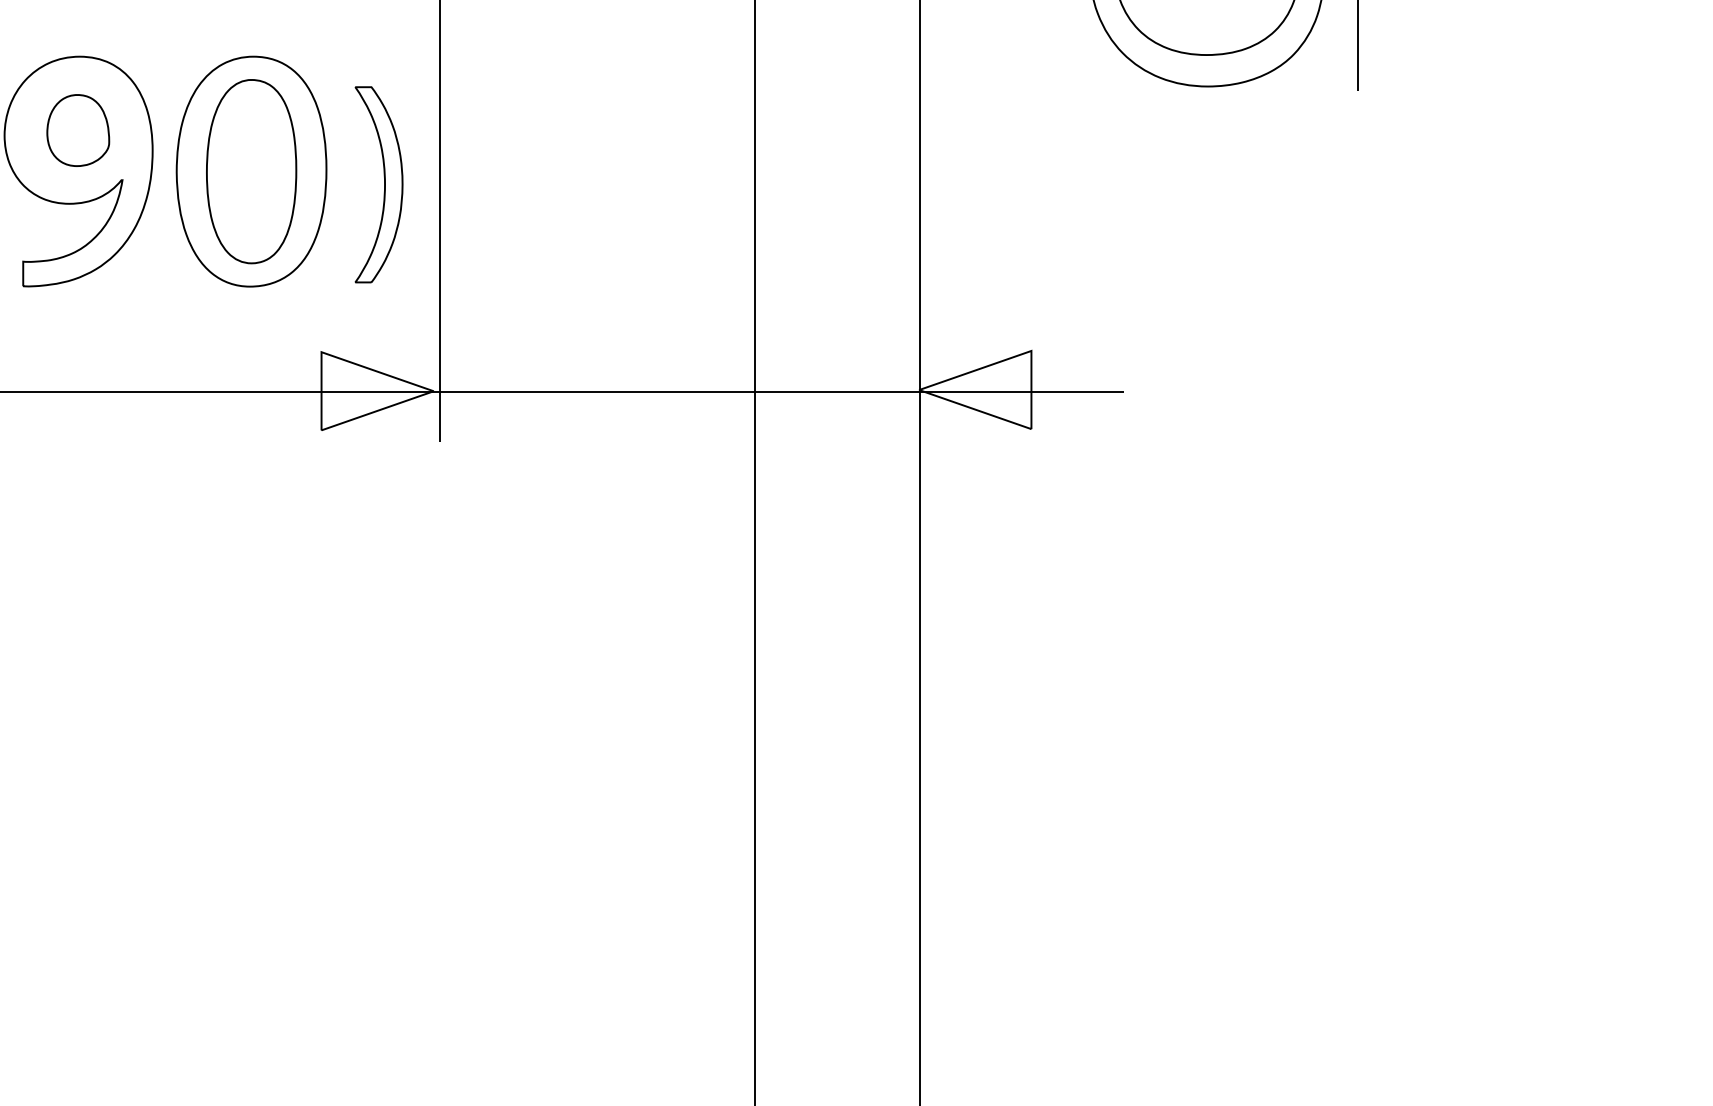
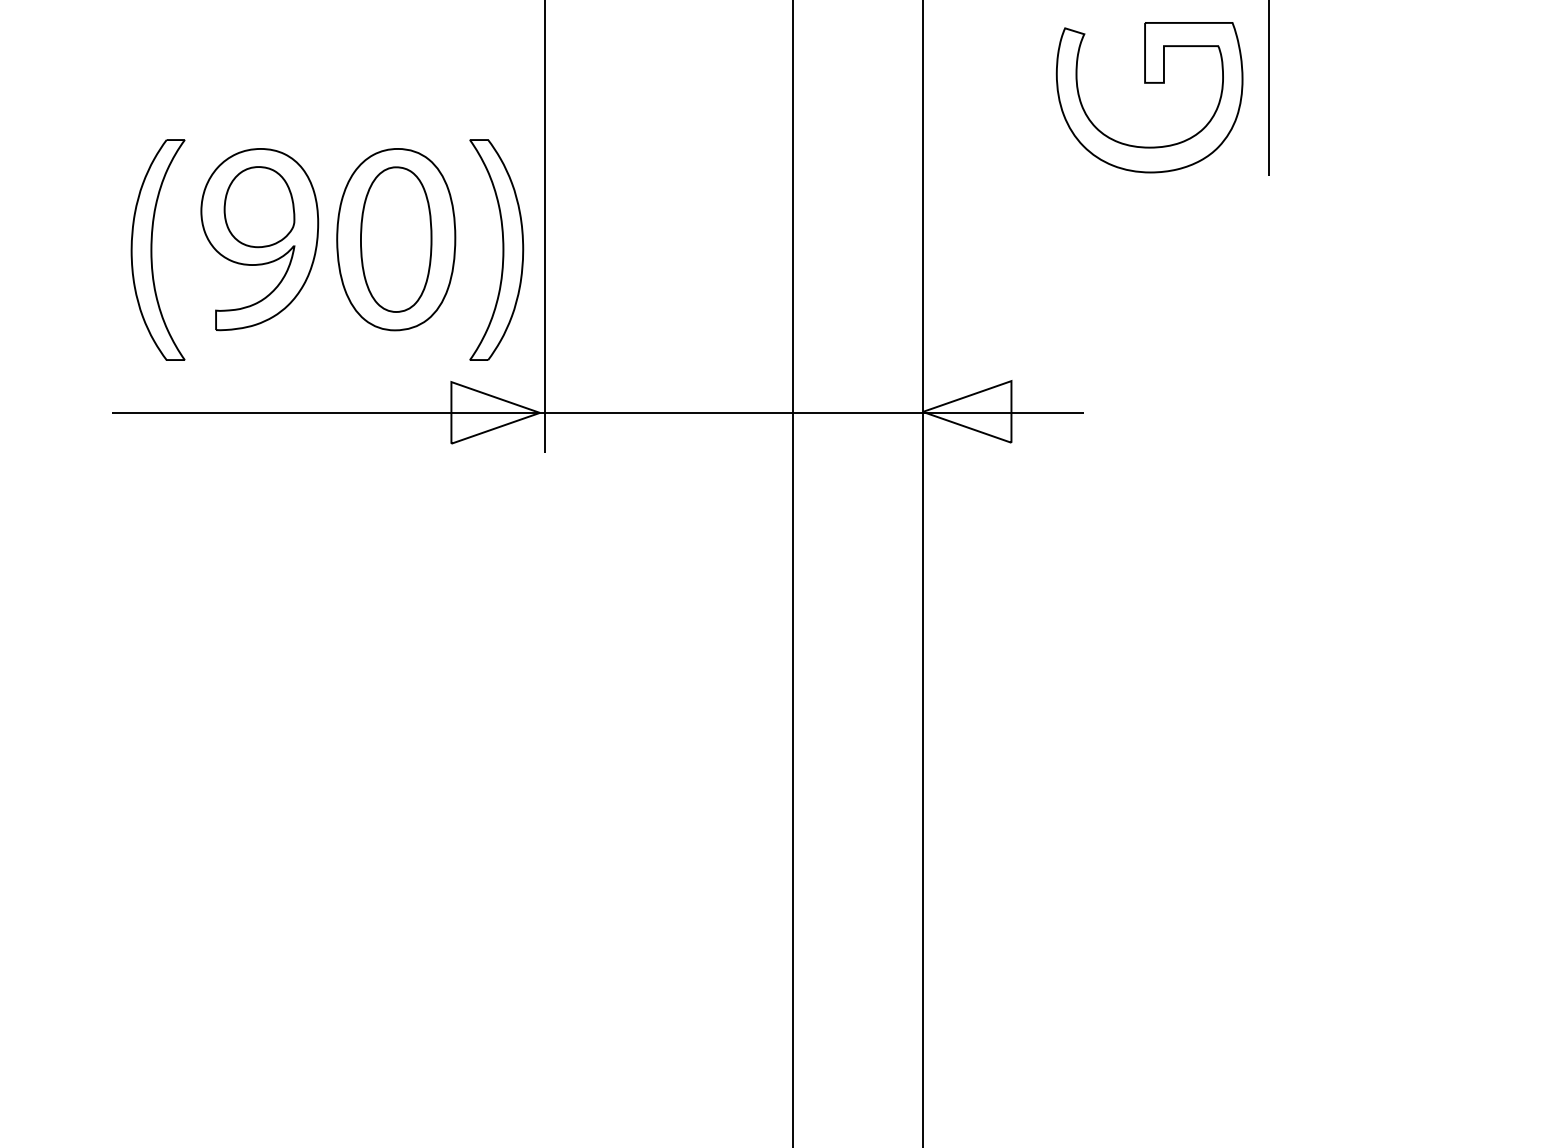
part: (78, 130) -> (259, 207), size x1.43
part: (378, 184) -> (496, 249), size x1.43

